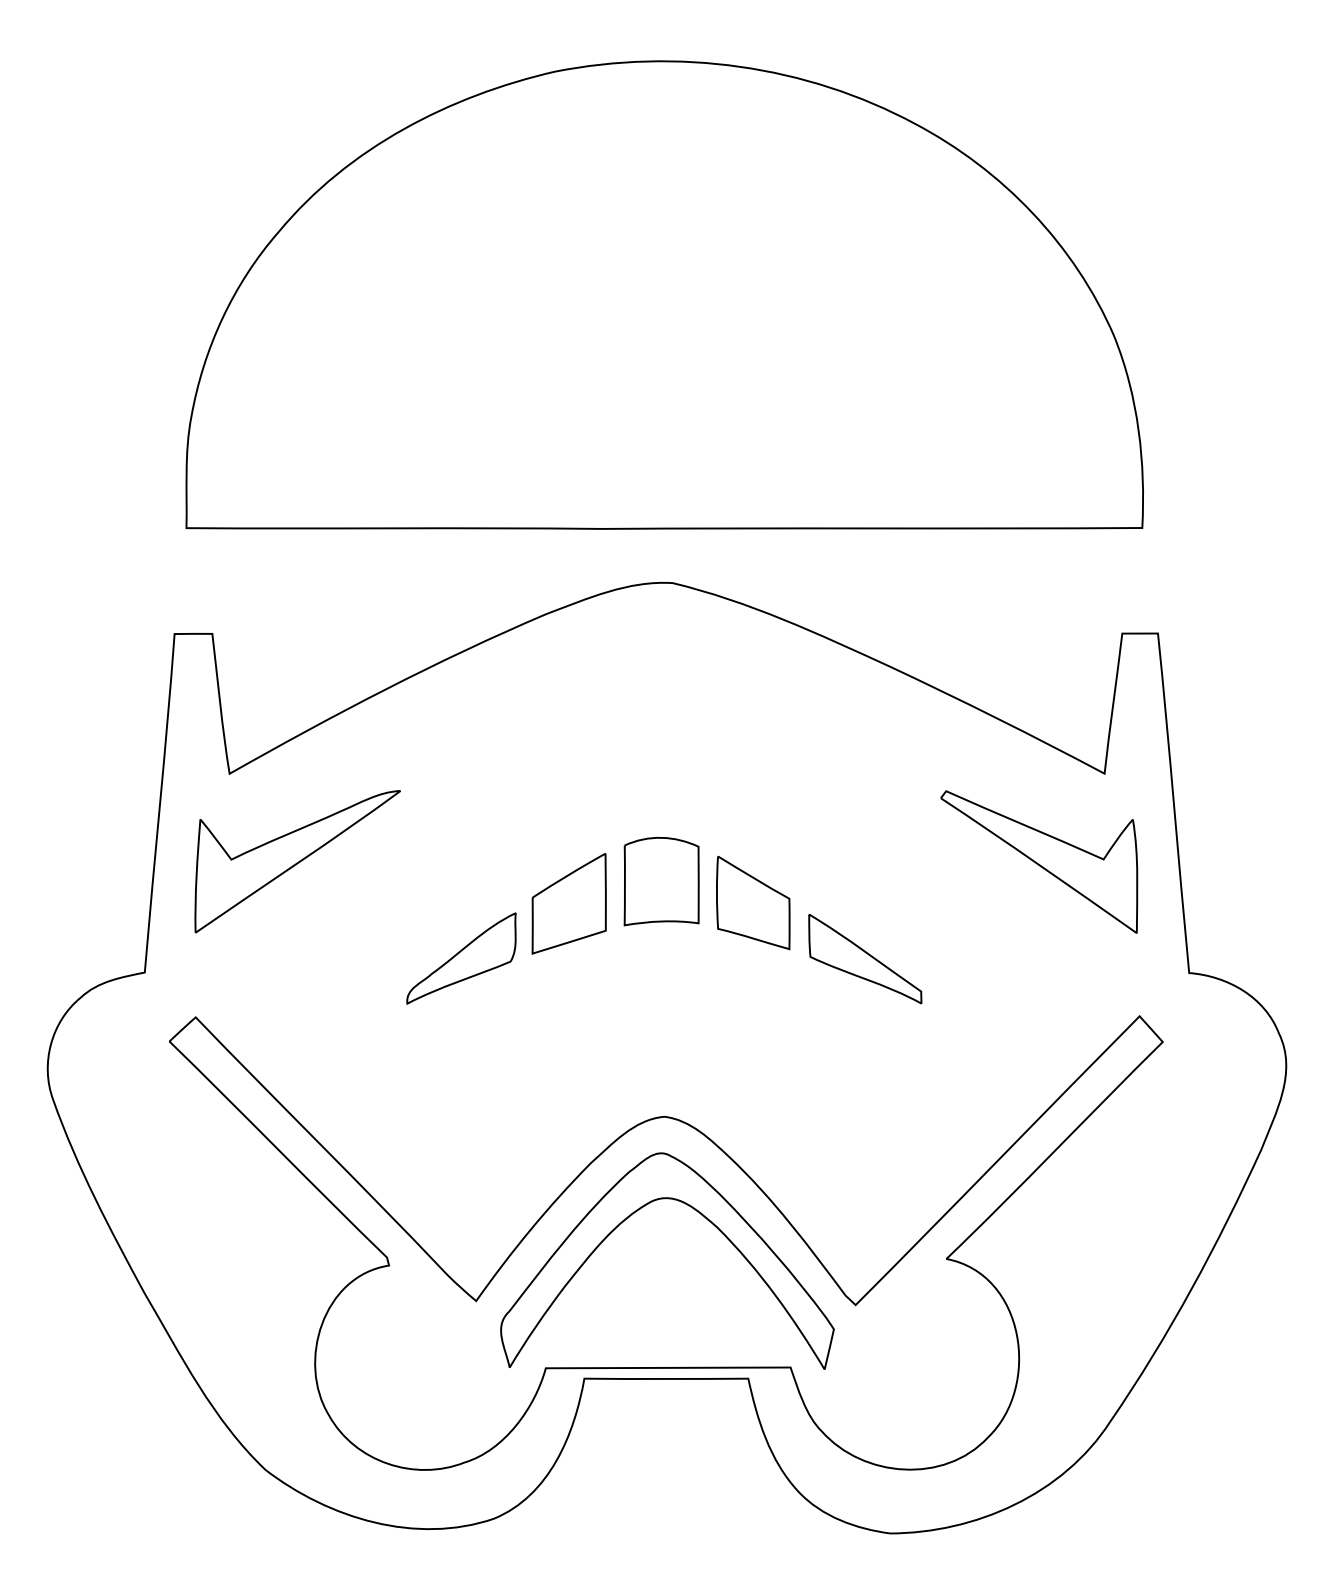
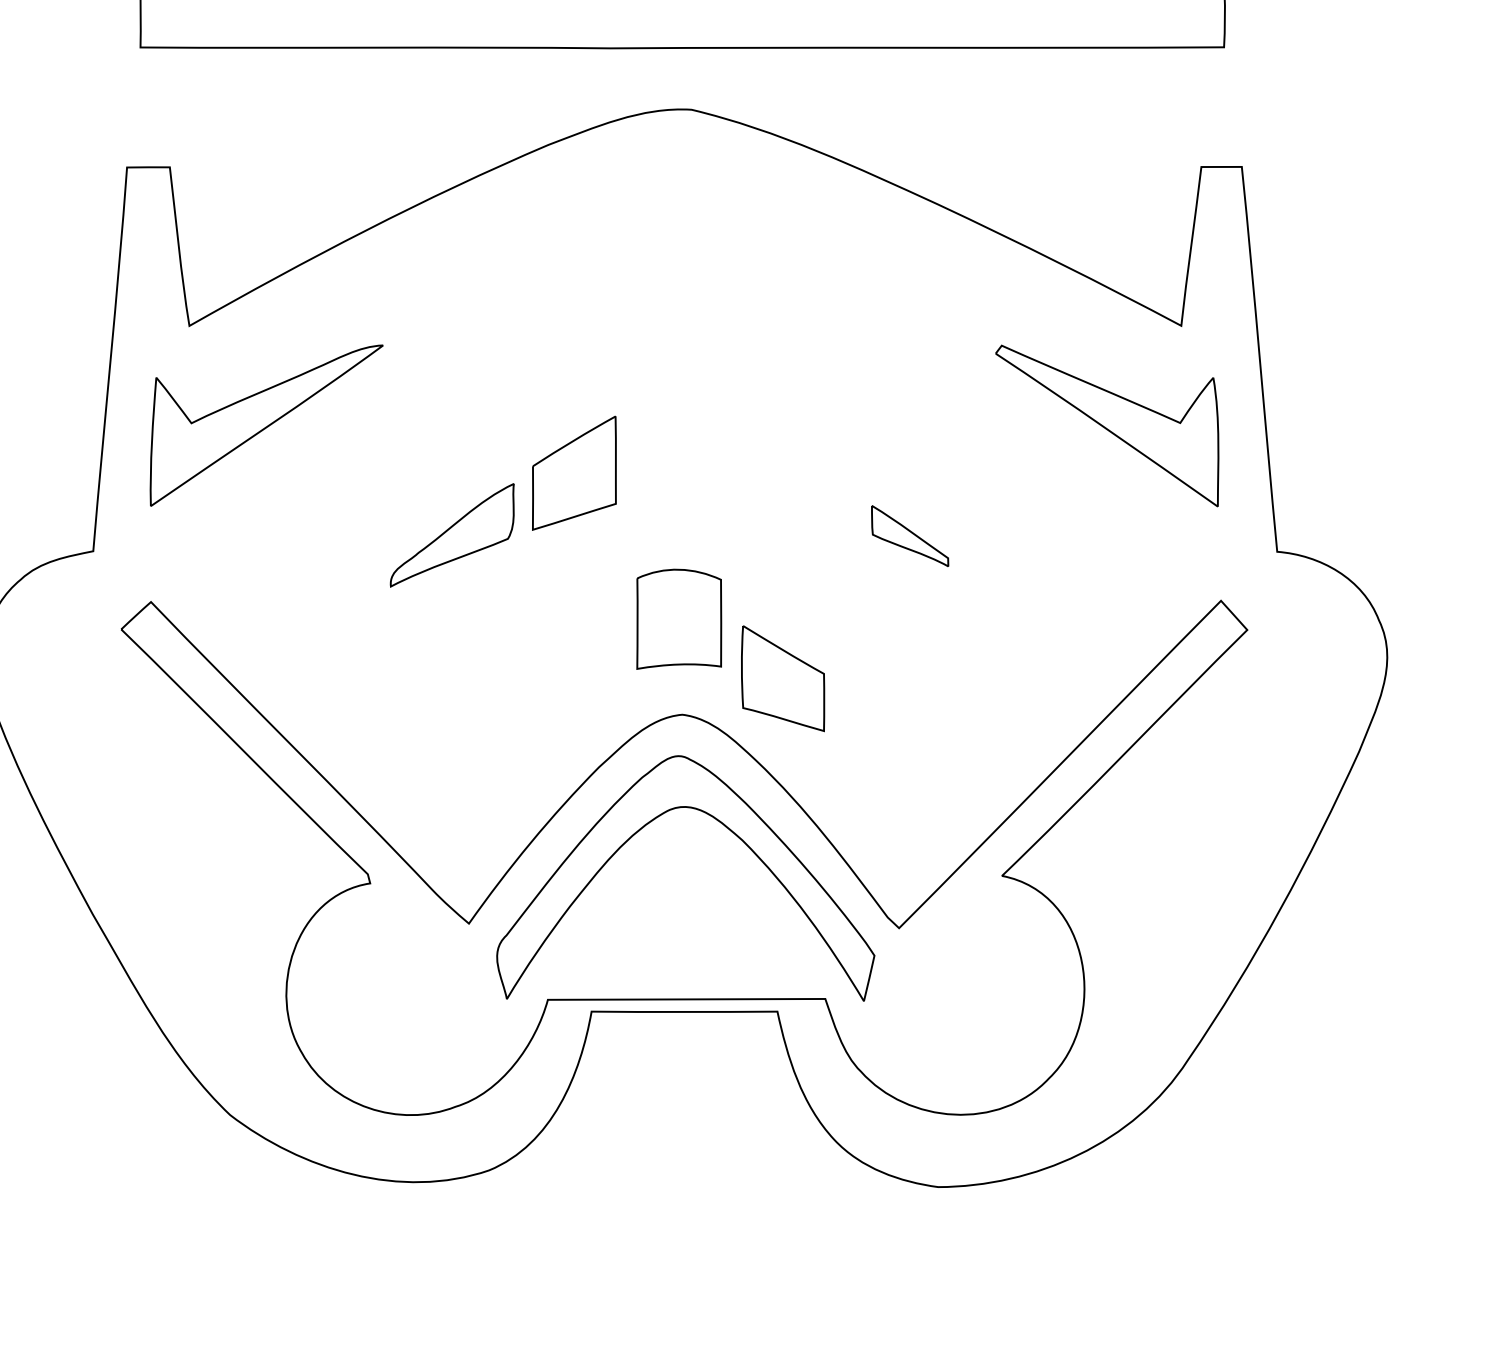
part: (661, 881) -> (679, 619), moved
part: (753, 902) -> (783, 678), moved
part: (865, 959) -> (910, 536), size x0.6

